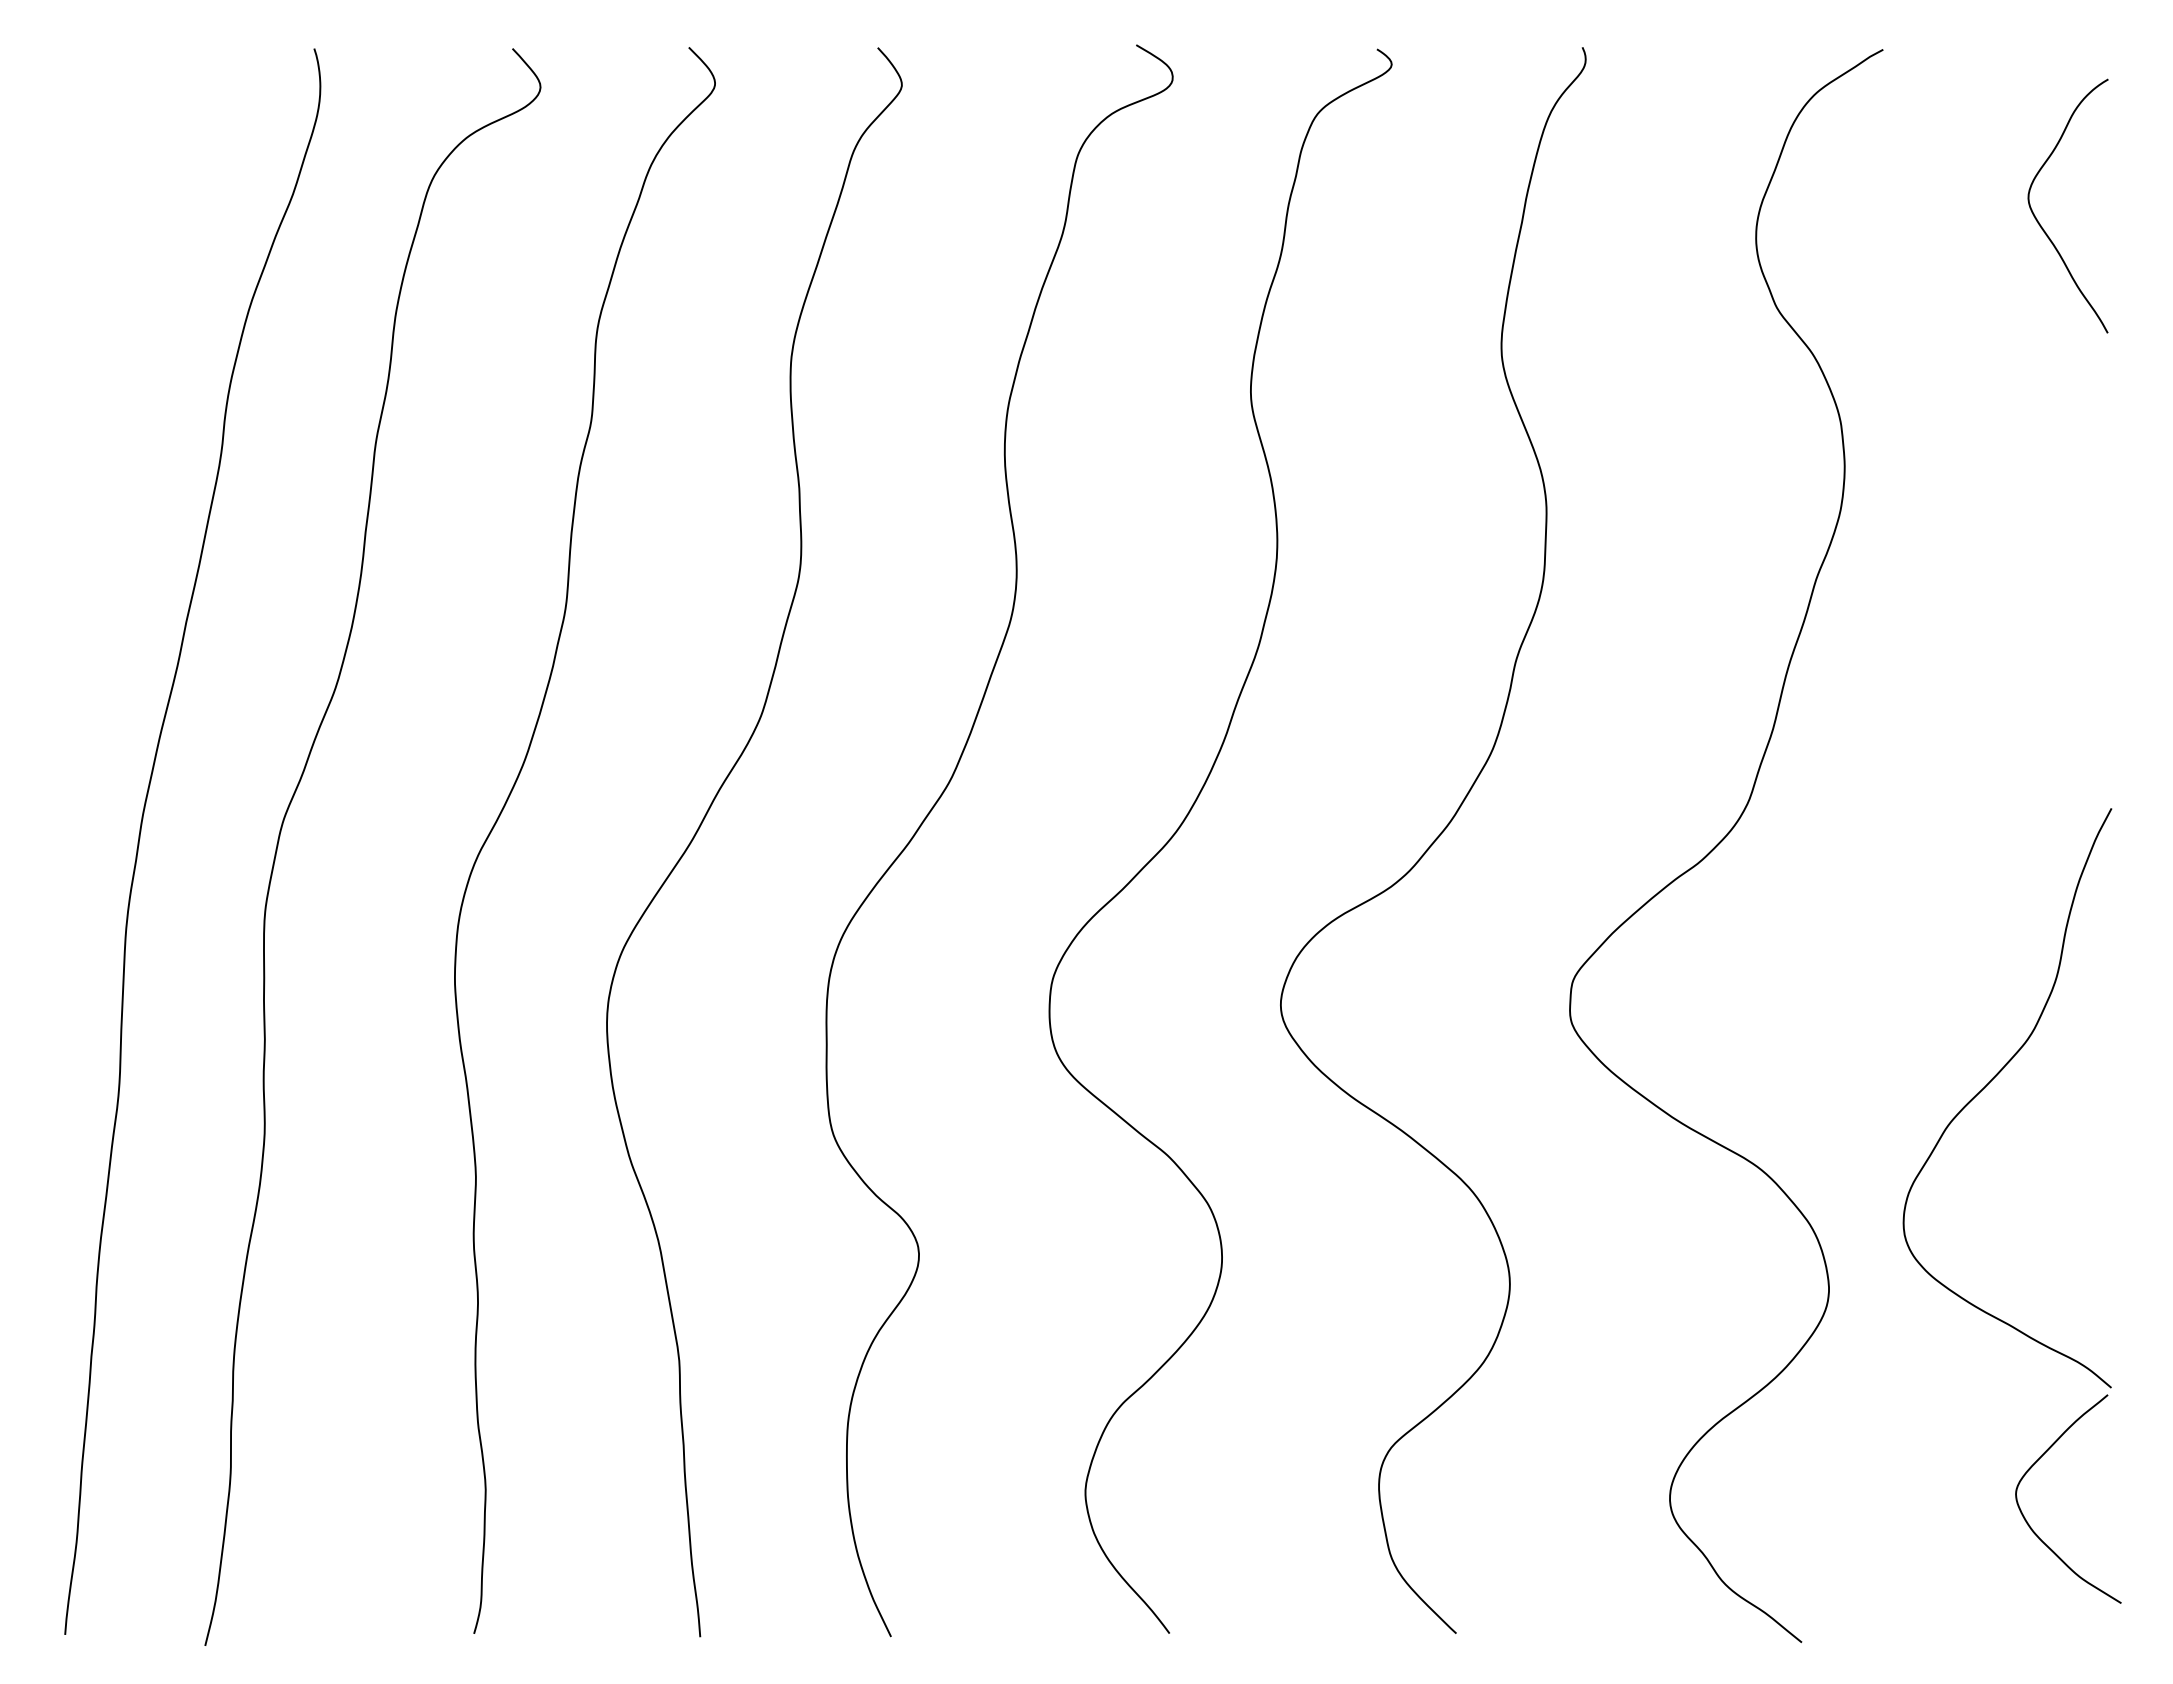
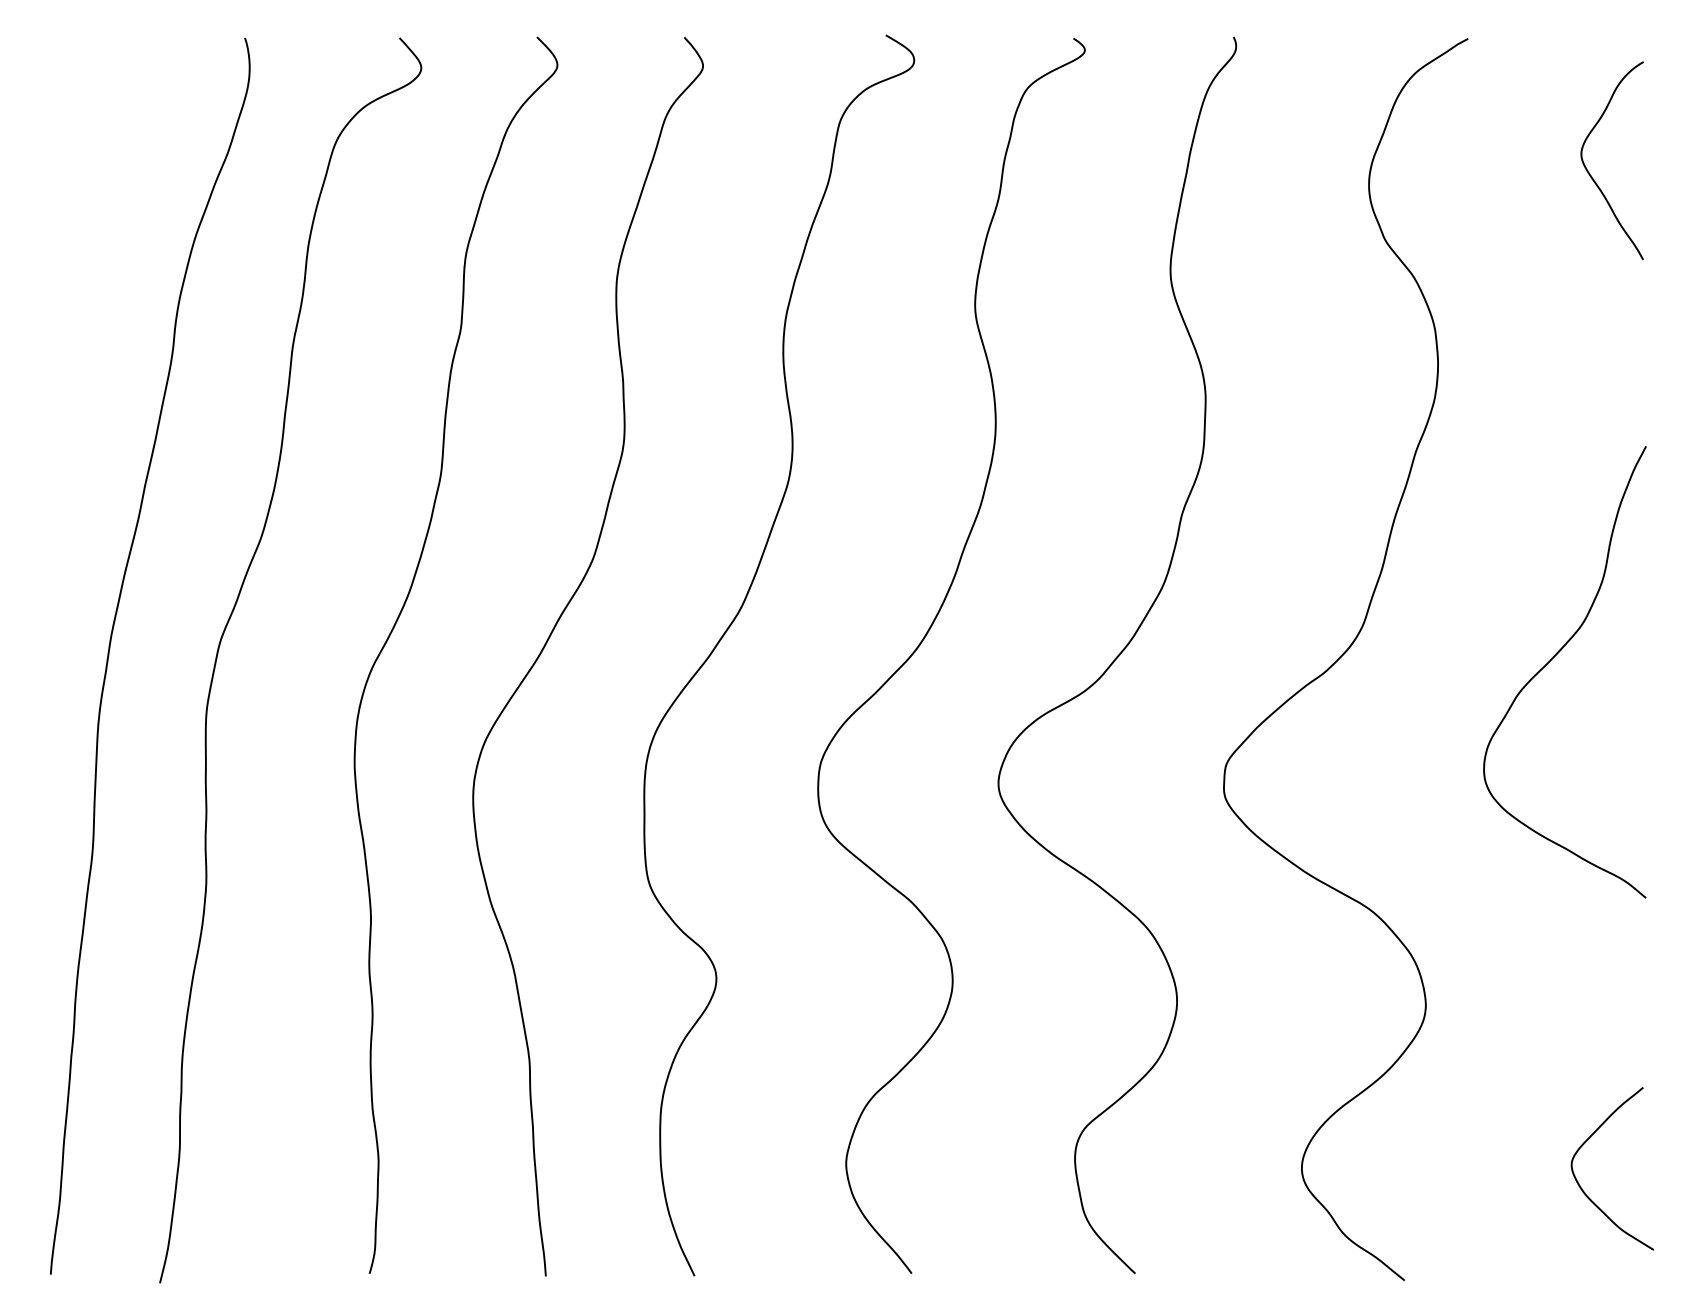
curve: (1991, 1081) -> (1552, 659), moved

